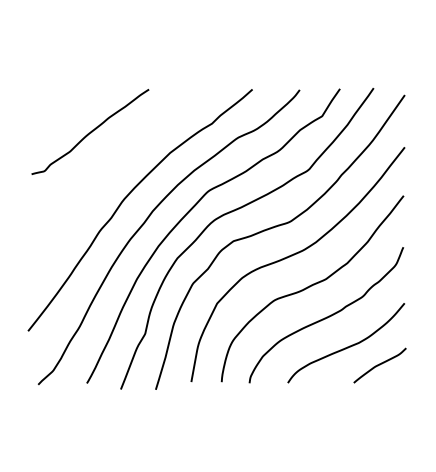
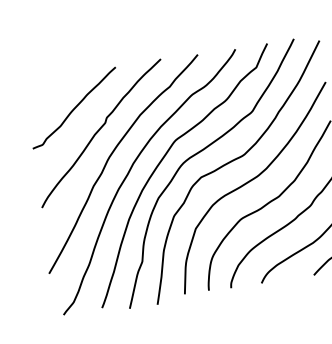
curve: (116, 165) -> (99, 131), added

